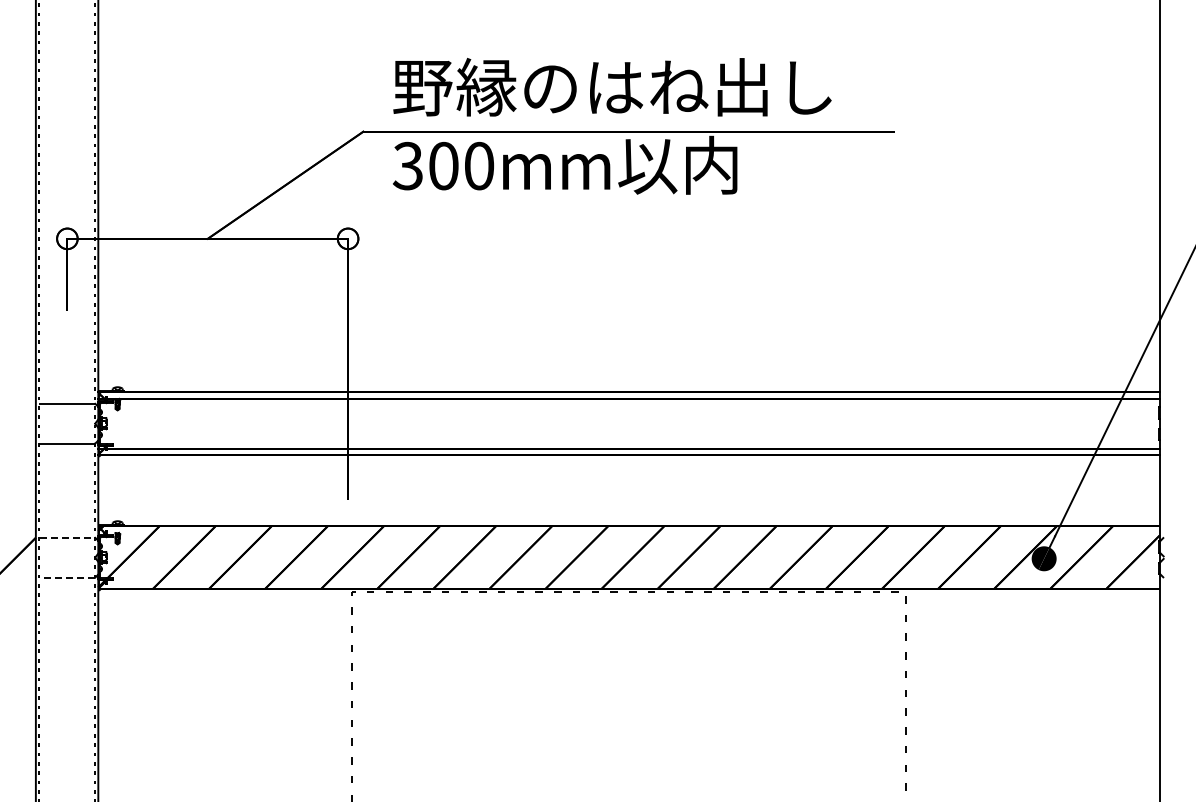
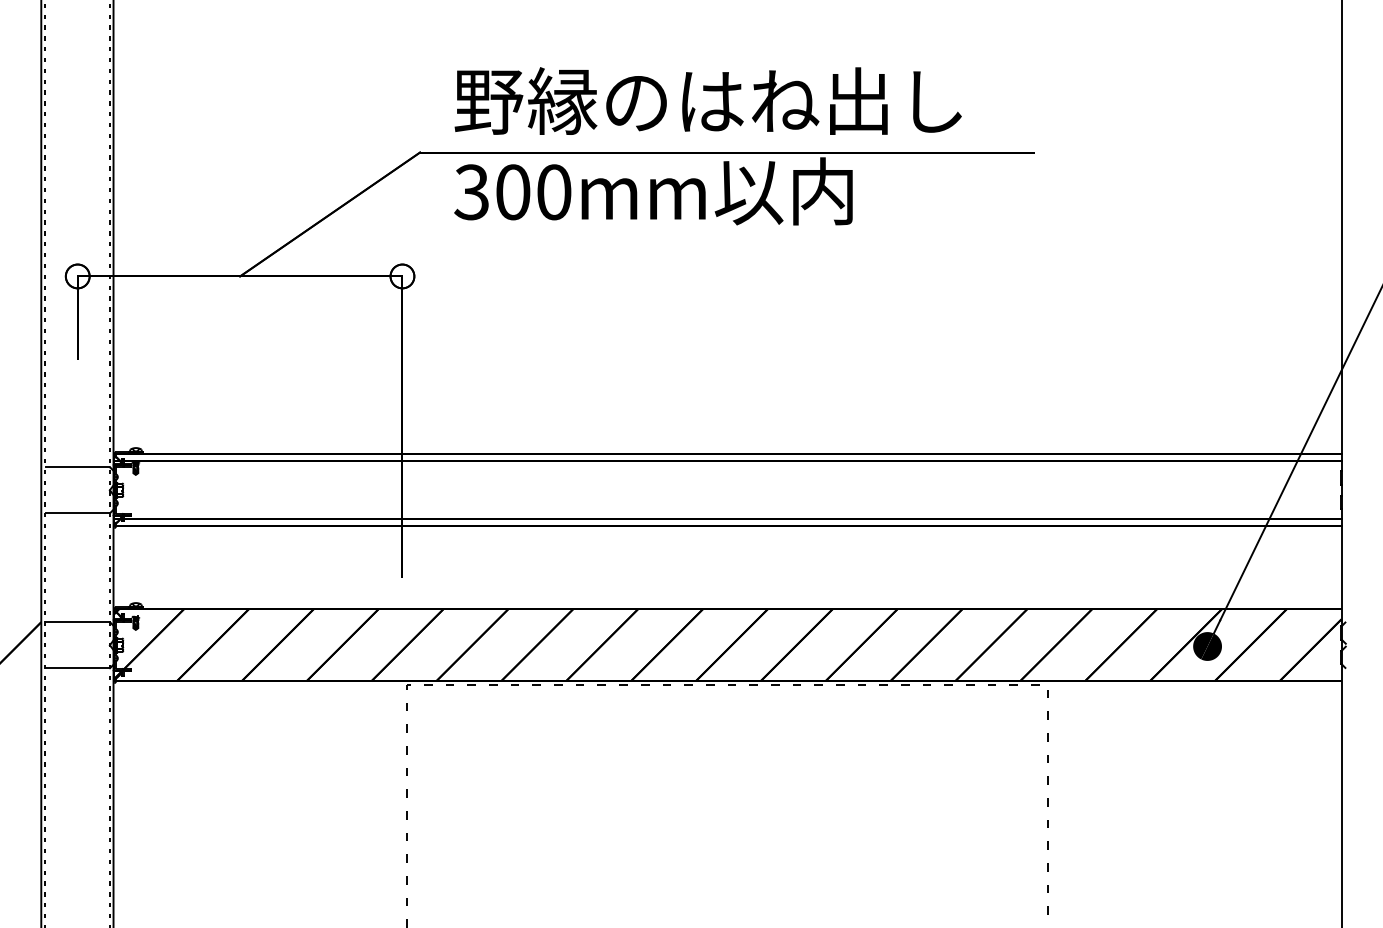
line: (67, 537) -> (77, 621), dashed -> solid
line: (66, 577) -> (76, 668), dashed -> solid

